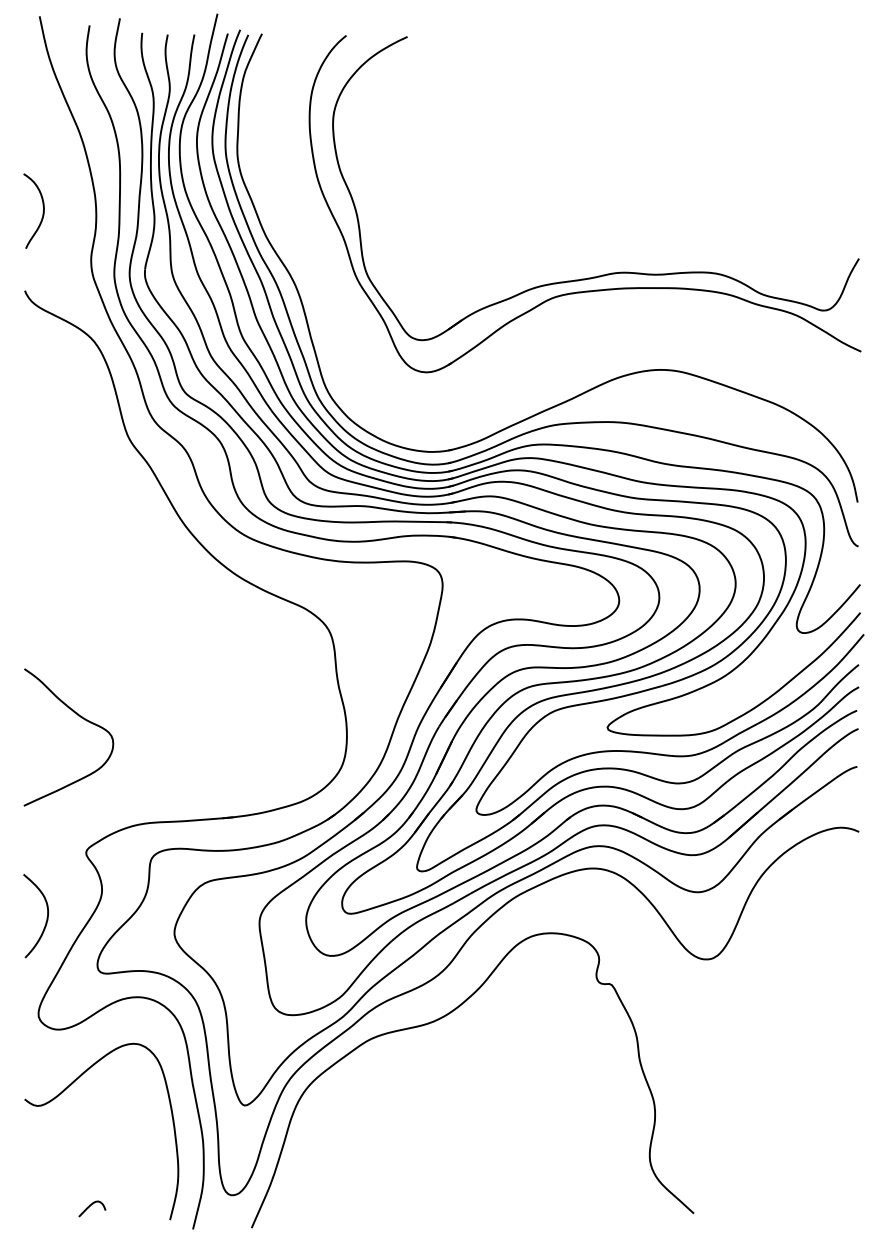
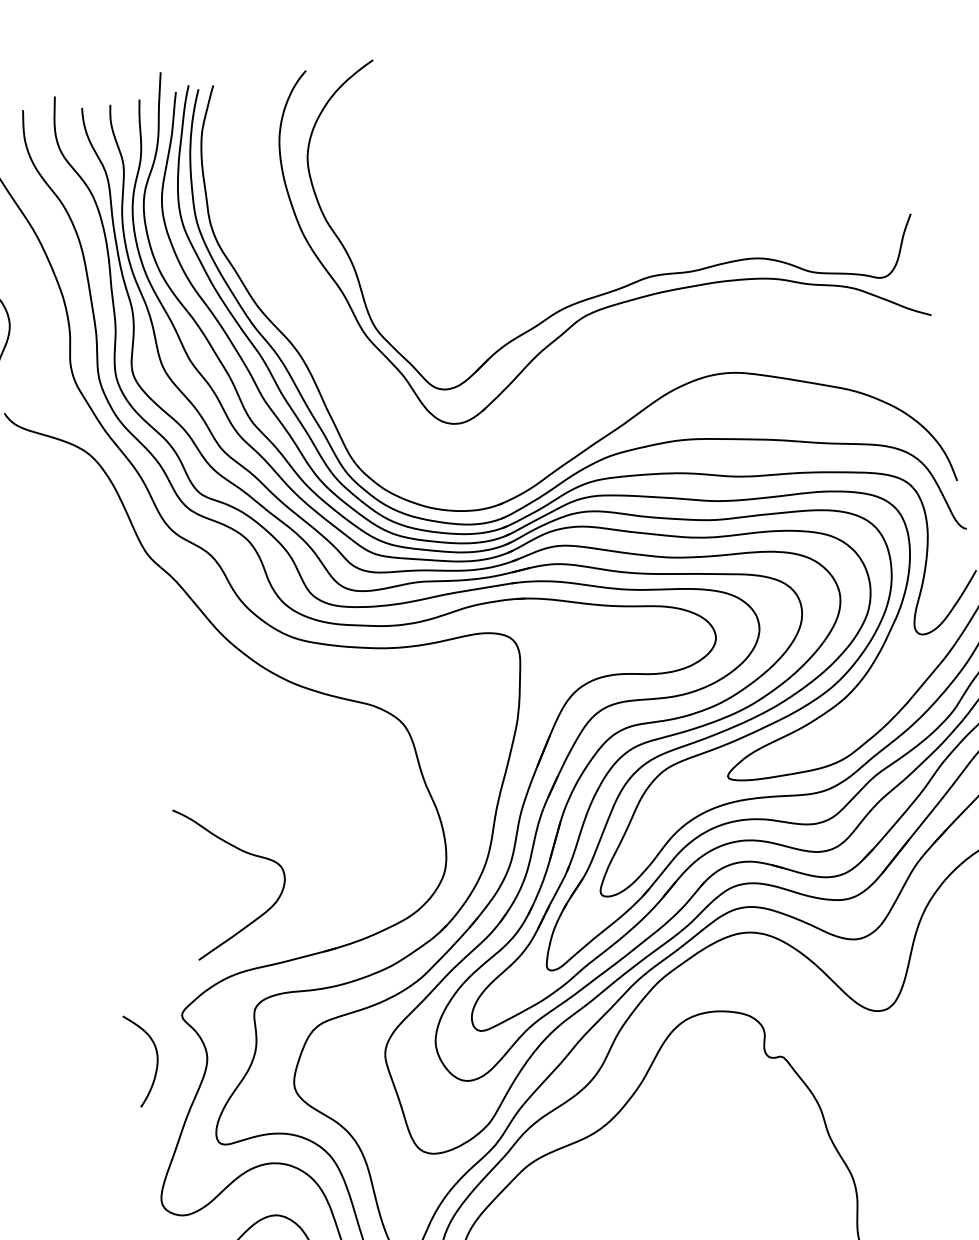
curve: (81, 718) -> (244, 853), moved
curve: (46, 917) -> (156, 1058), moved

